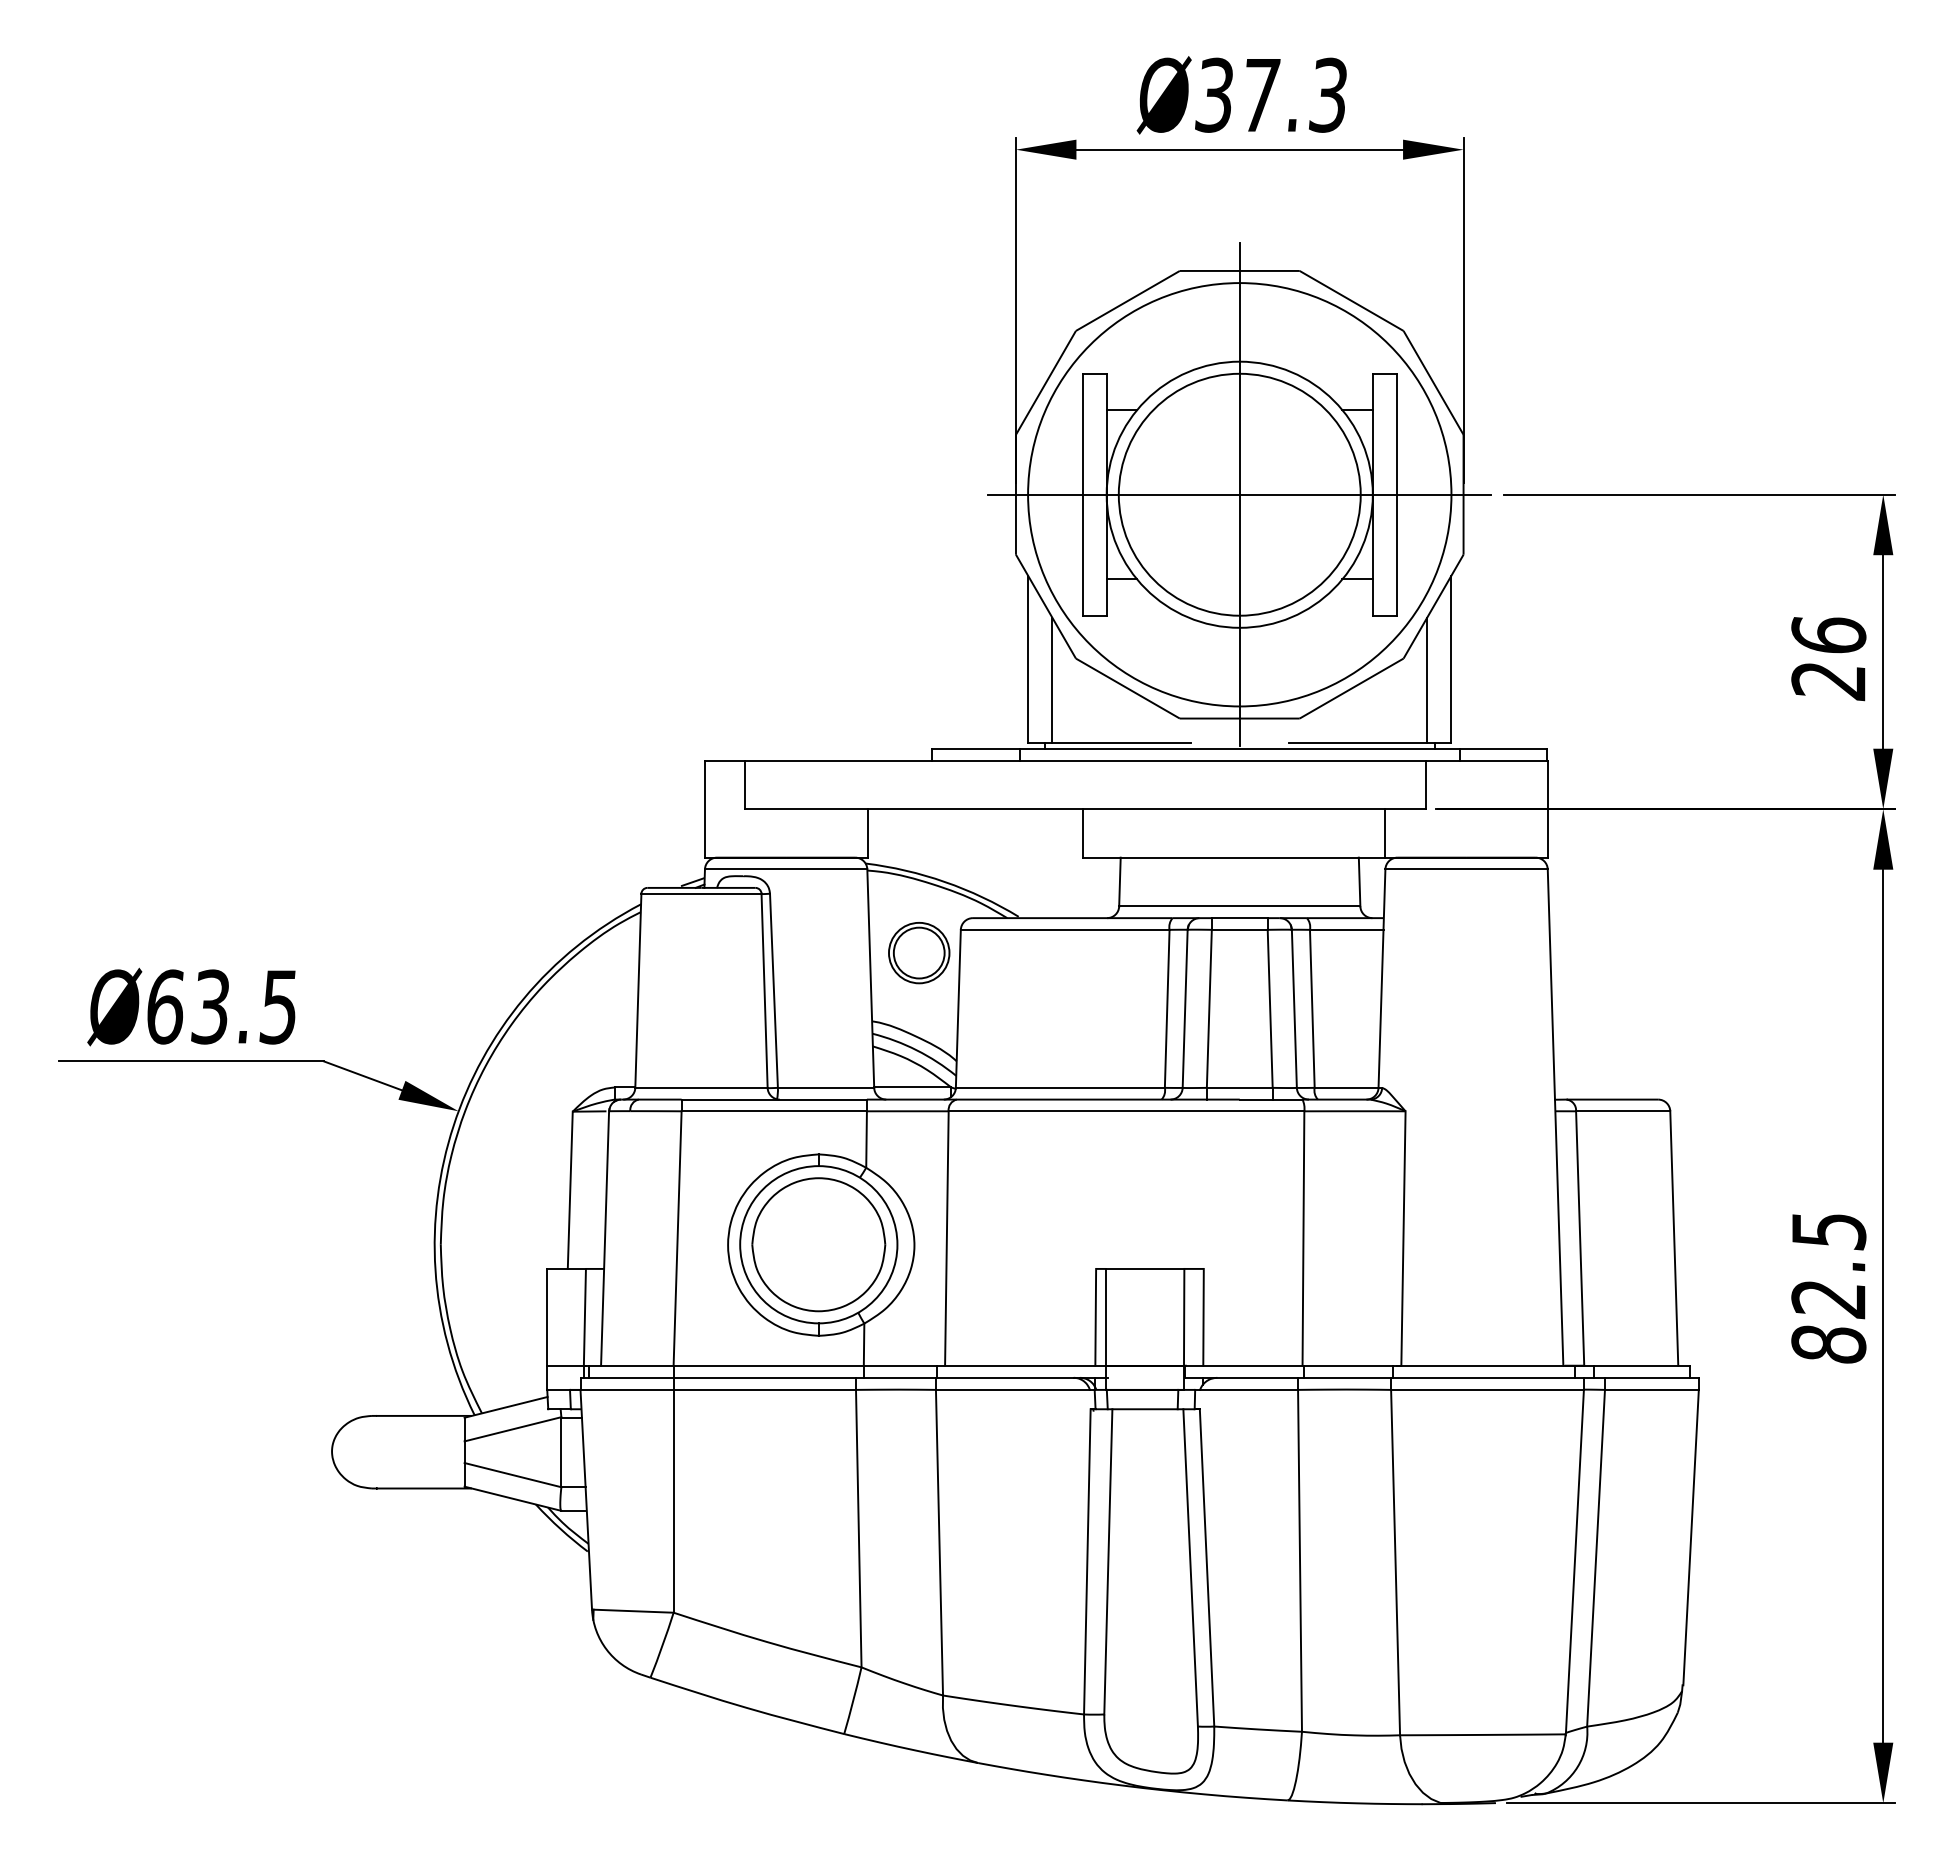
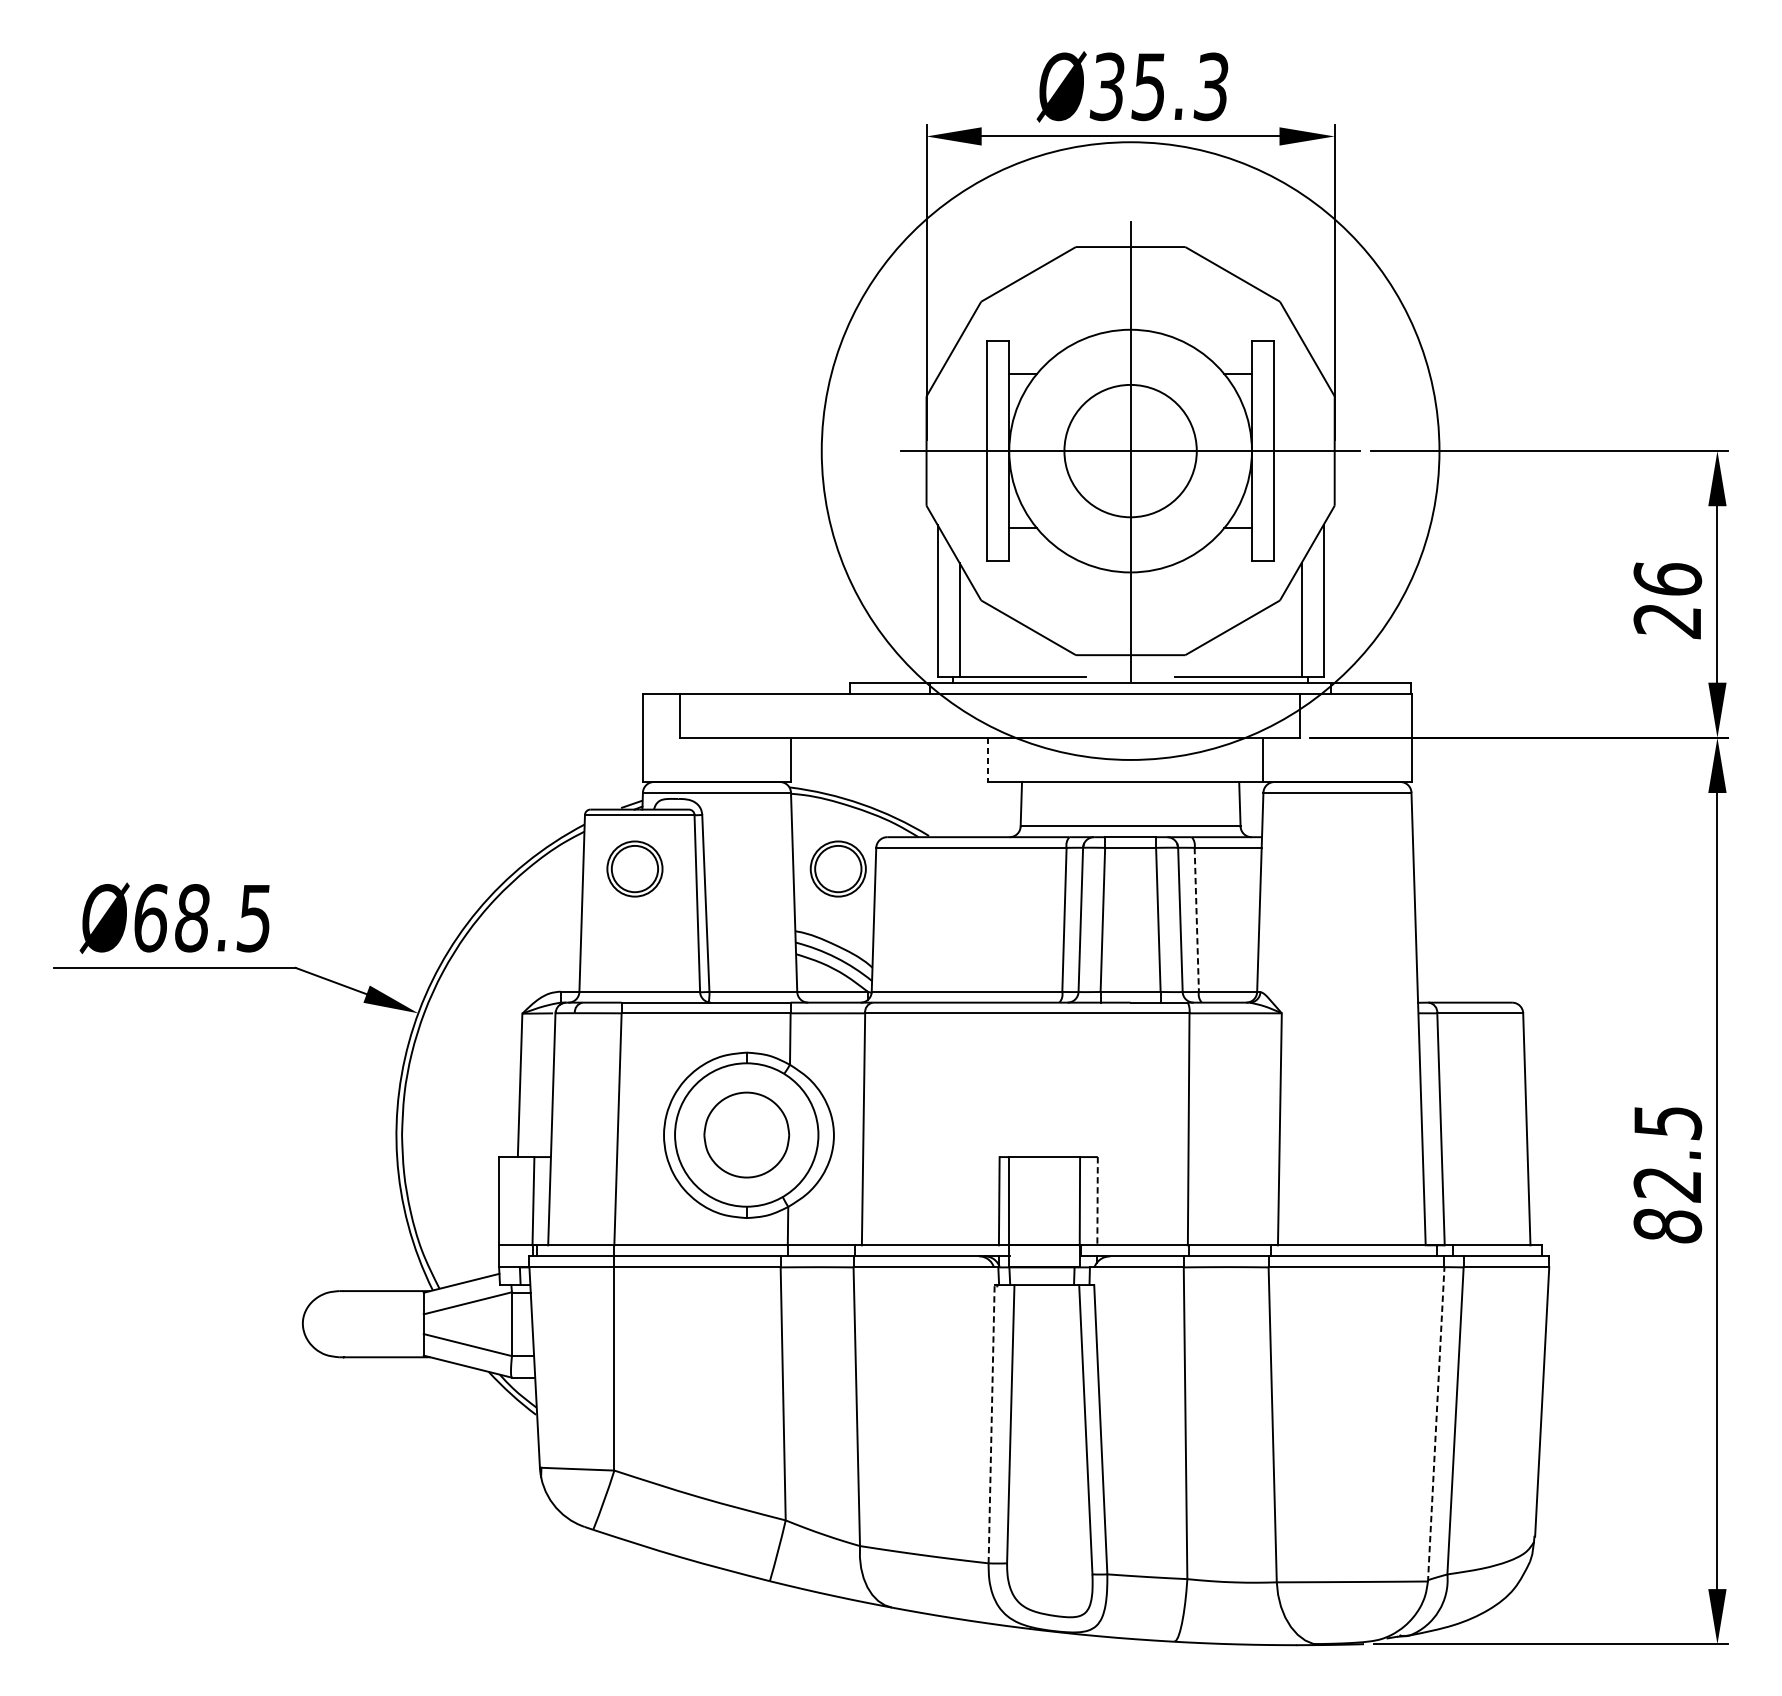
text: (1260, 95) -> (1149, 87), Ø37.3 -> Ø35.3
circle: (1239, 494) -> (1130, 450), size x0.6
circle: (1239, 494) -> (1130, 450), size x1.6
line: (1082, 833) -> (987, 760), solid -> dashed
part: (696, 953) -> (635, 869), added
text: (210, 1006) -> (192, 917), Ø63.5 -> Ø68.5
line: (1312, 1009) -> (1196, 920), solid -> dashed
part: (818, 1244) -> (746, 1134), size x0.7
line: (1203, 1317) -> (1097, 1201), solid -> dashed
line: (1087, 1561) -> (991, 1423), solid -> dashed
line: (1574, 1562) -> (1435, 1424), solid -> dashed

